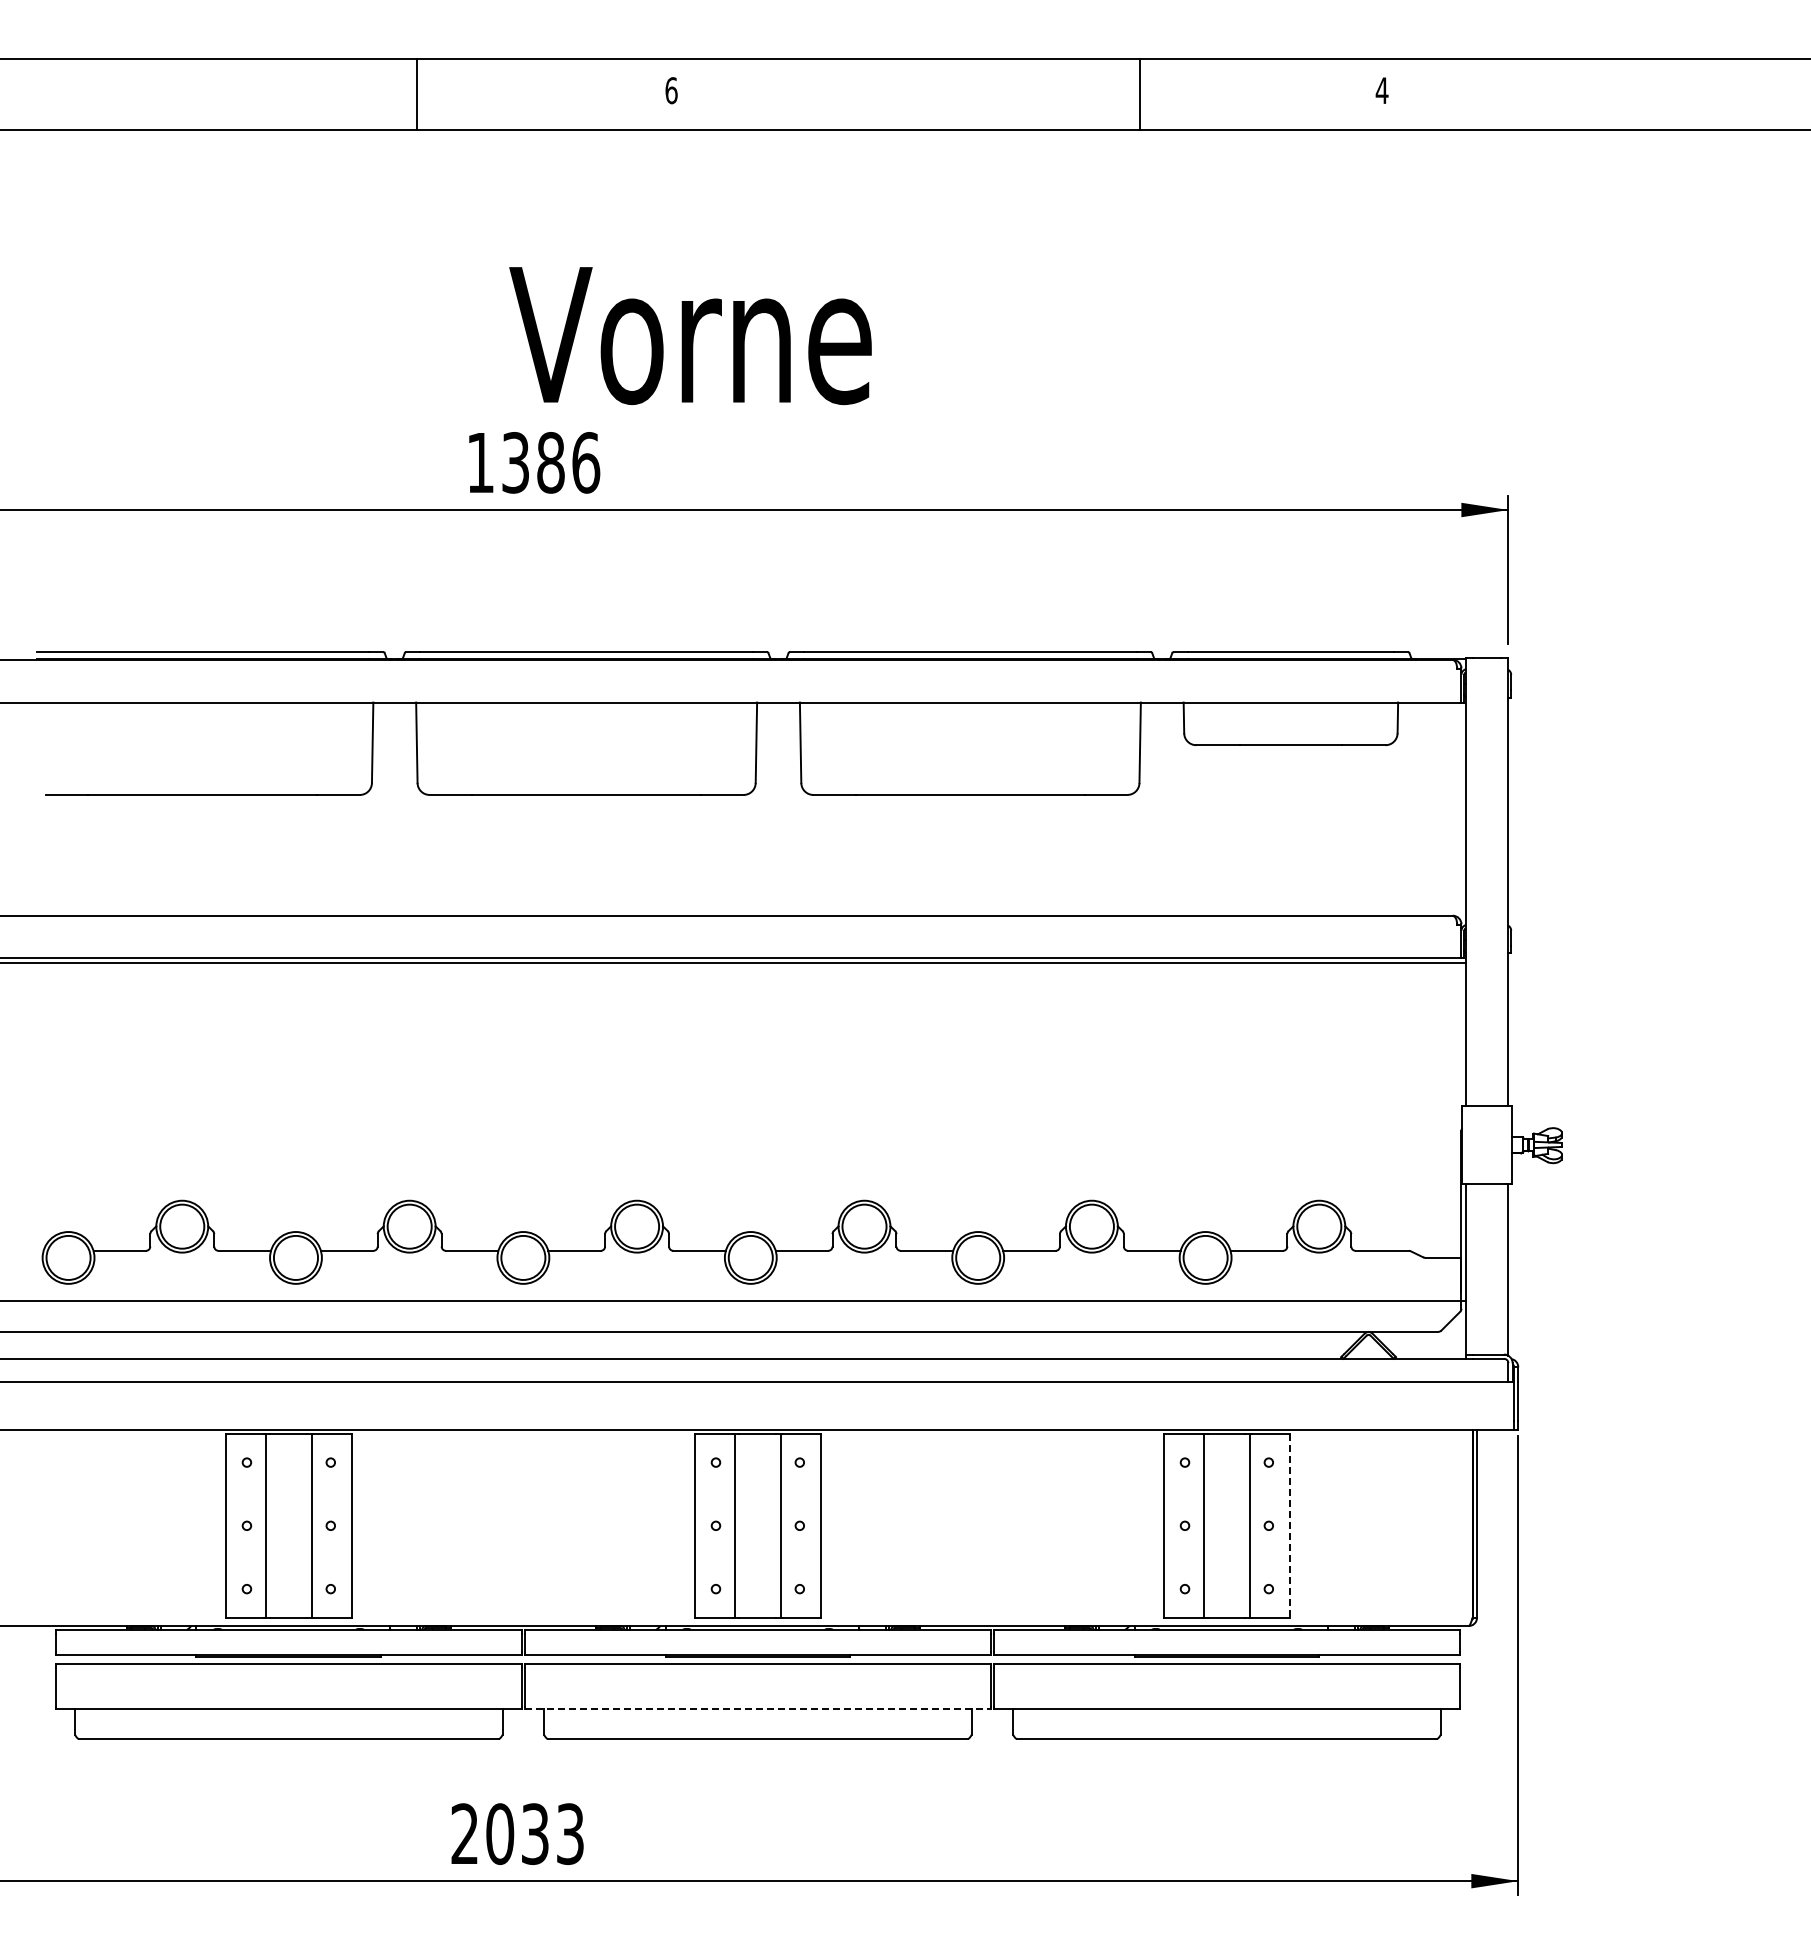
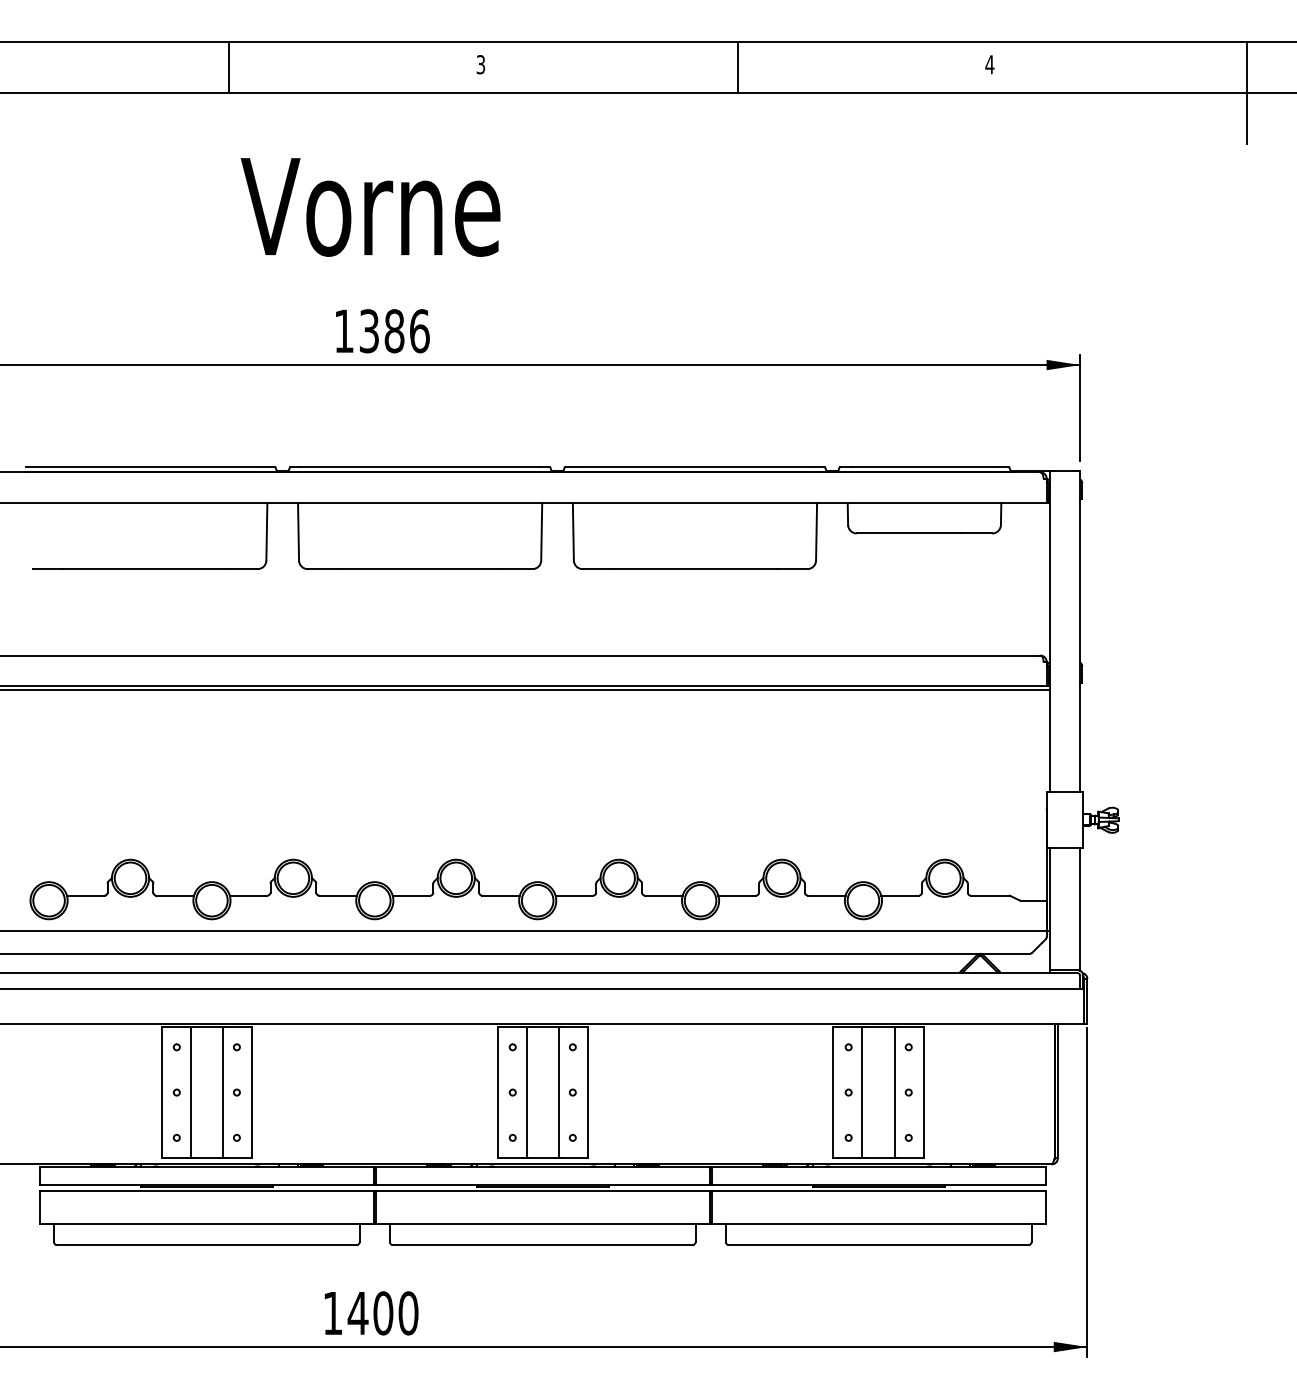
text: (671, 90) -> (480, 64), 6 -> 3
line: (417, 93) -> (229, 66), moved
line: (1140, 93) -> (738, 66), moved
line: (1741, 129) -> (1247, 92), added
text: (690, 336) -> (370, 207), moved
line: (1290, 1525) -> (924, 1092), dashed -> solid
line: (758, 1709) -> (543, 1224), dashed -> solid
text: (517, 1834) -> (370, 1313), 2033 -> 1400

